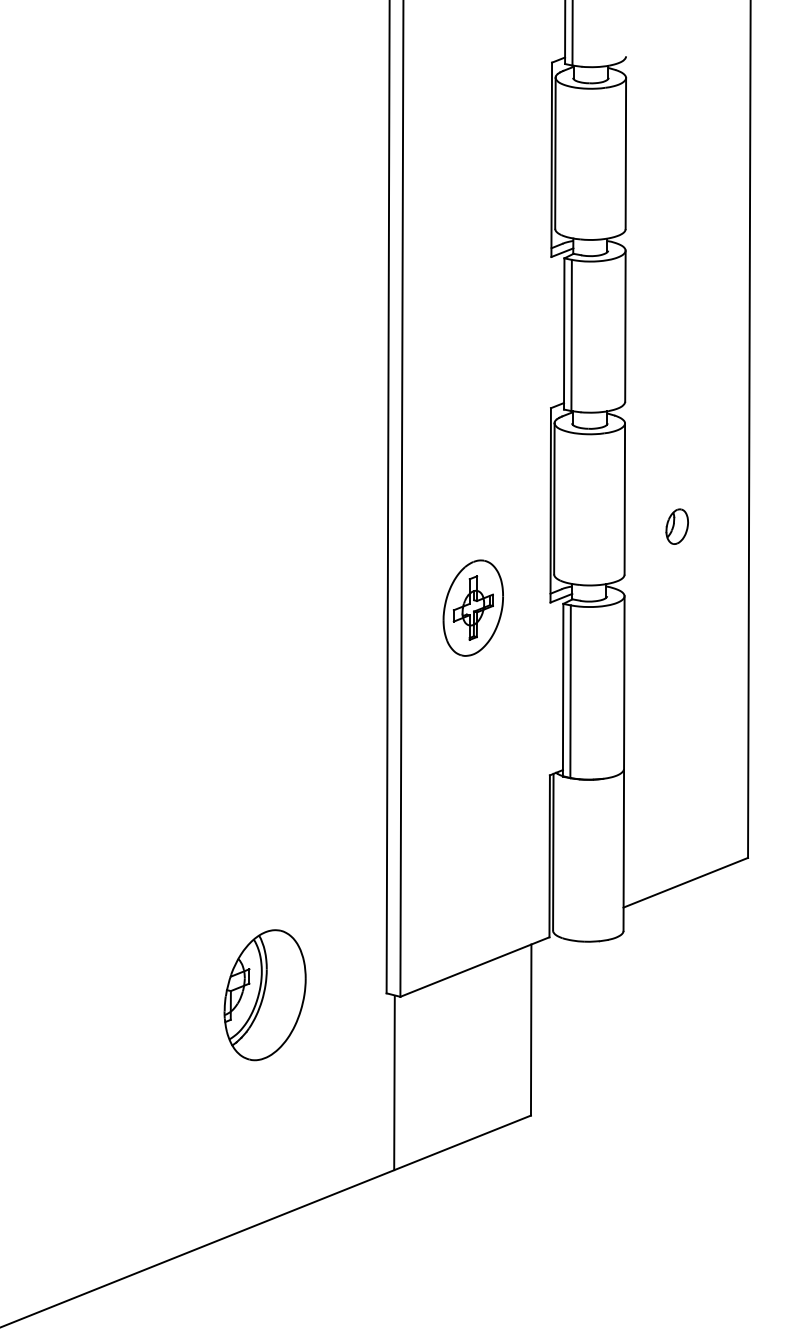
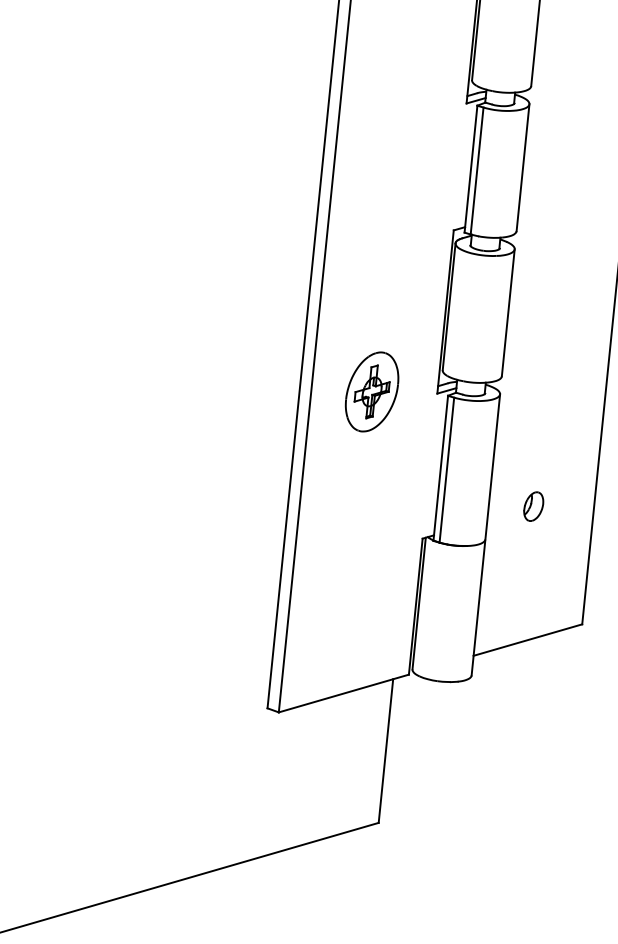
part: (676, 526) -> (533, 506), moved
part: (264, 995) -> (164, 700), removed
line: (394, 1083) -> (266, 784), removed

